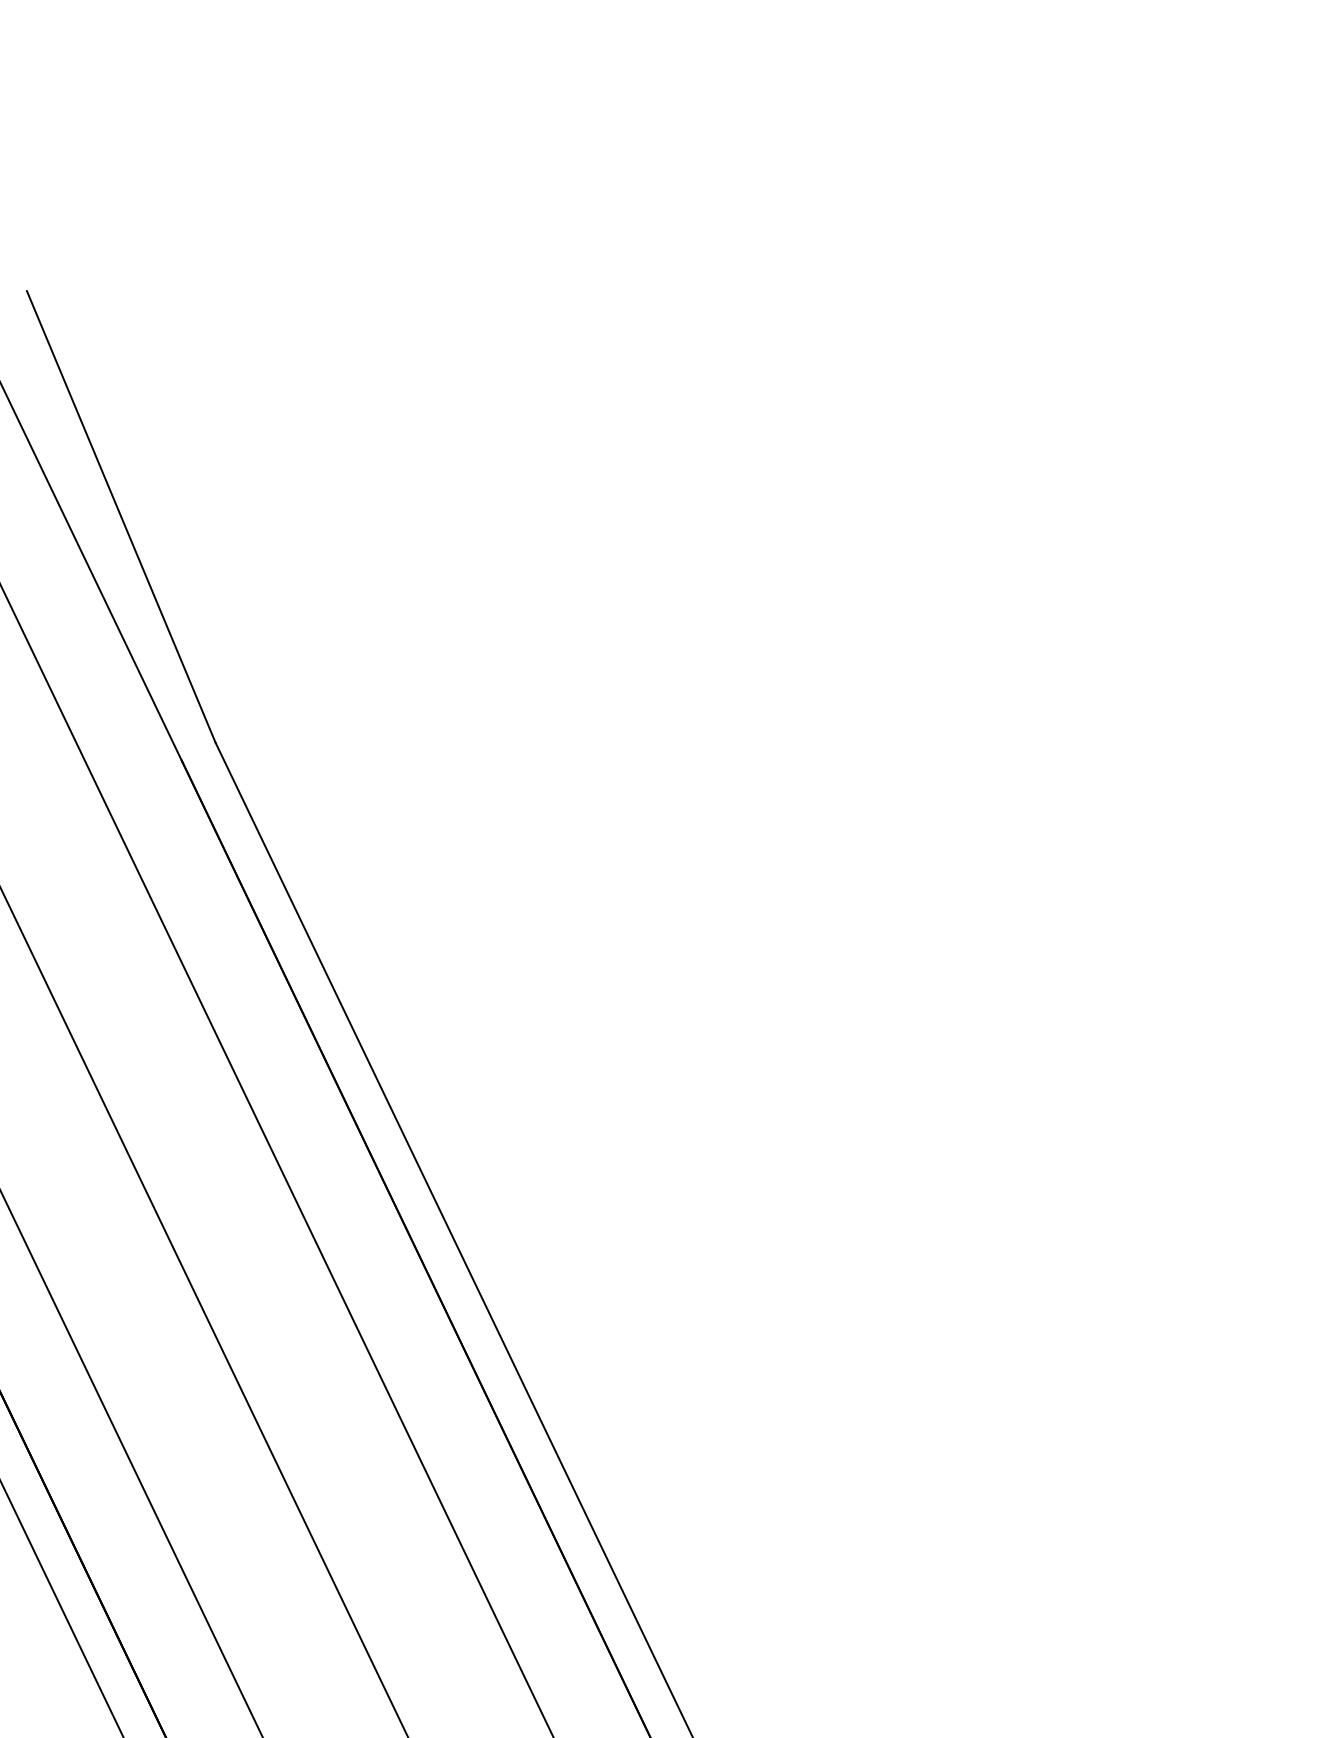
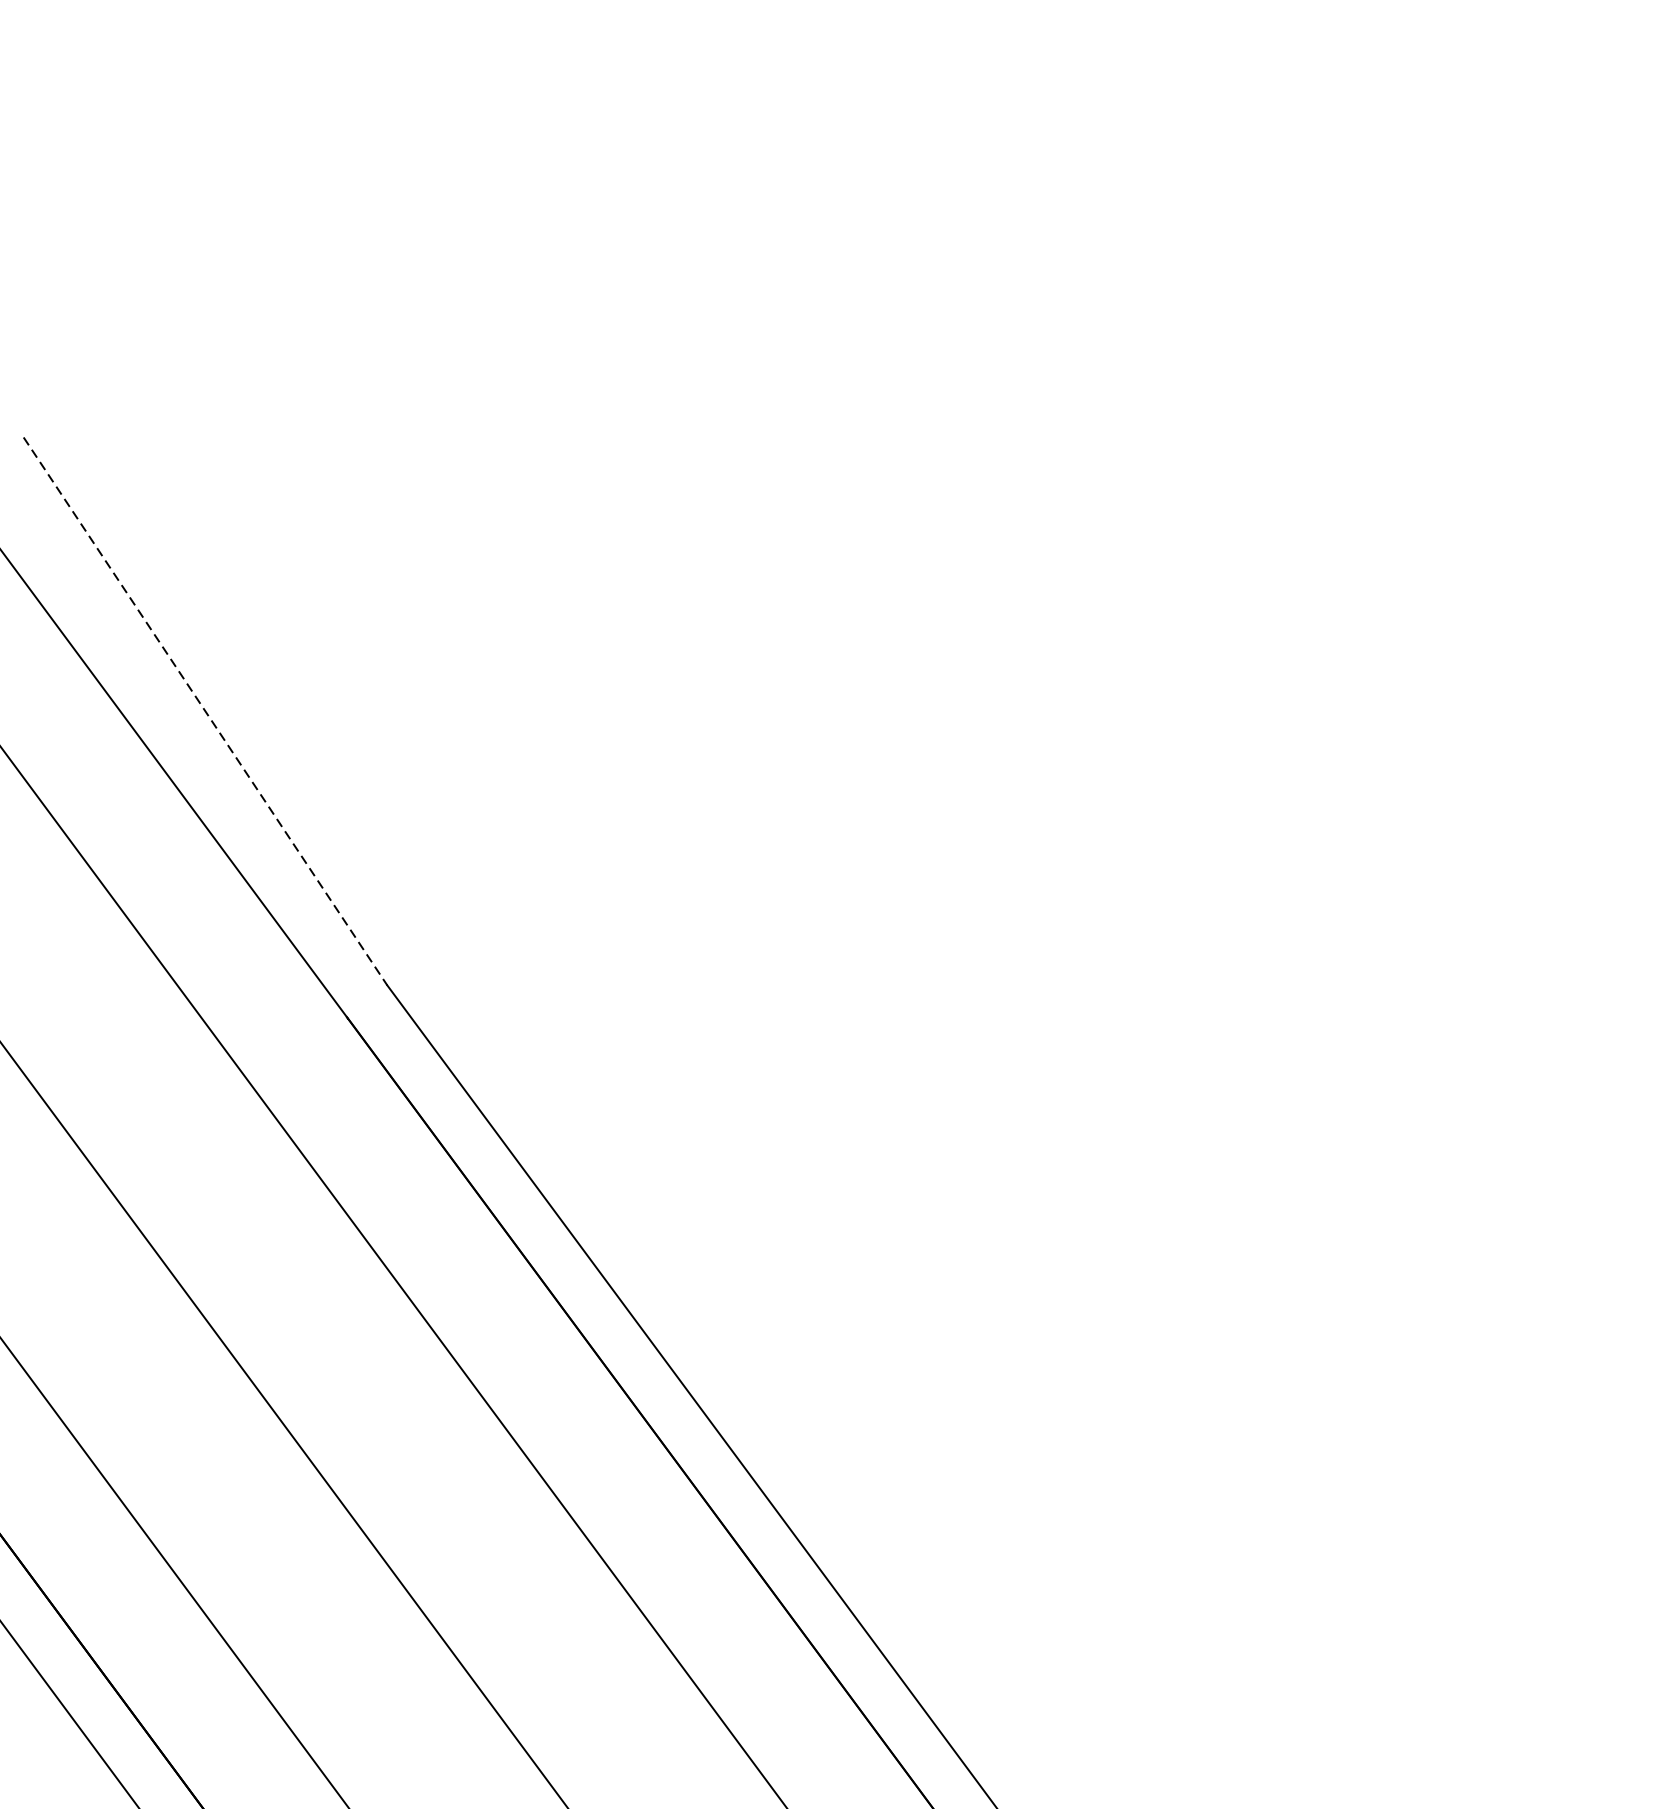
line: (121, 516) -> (205, 710), solid -> dashed

